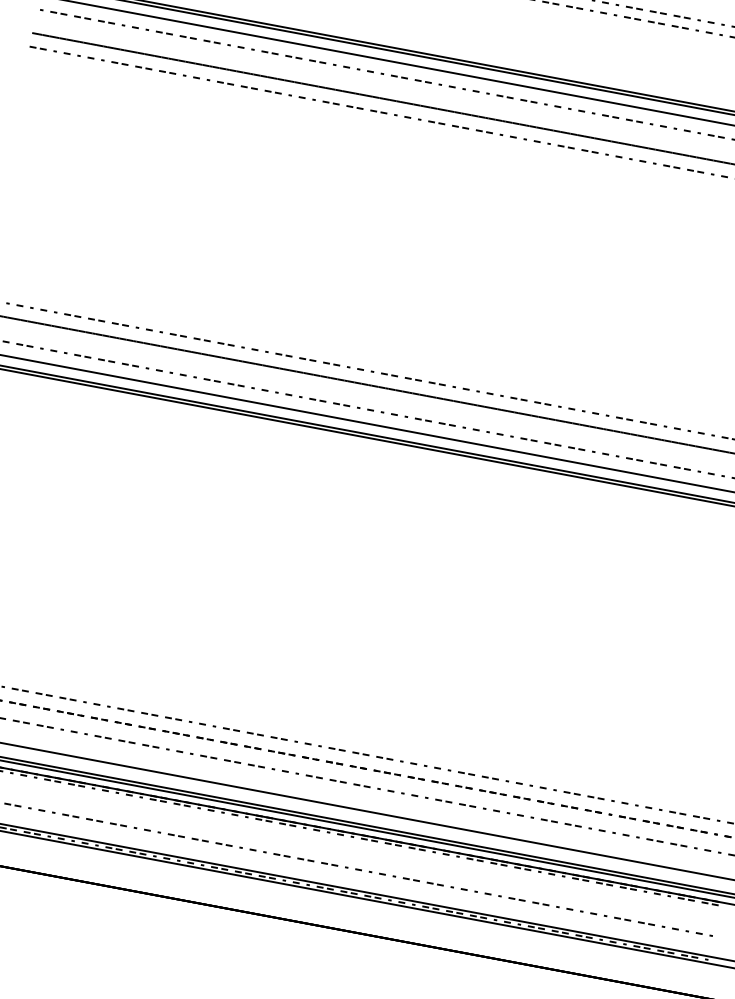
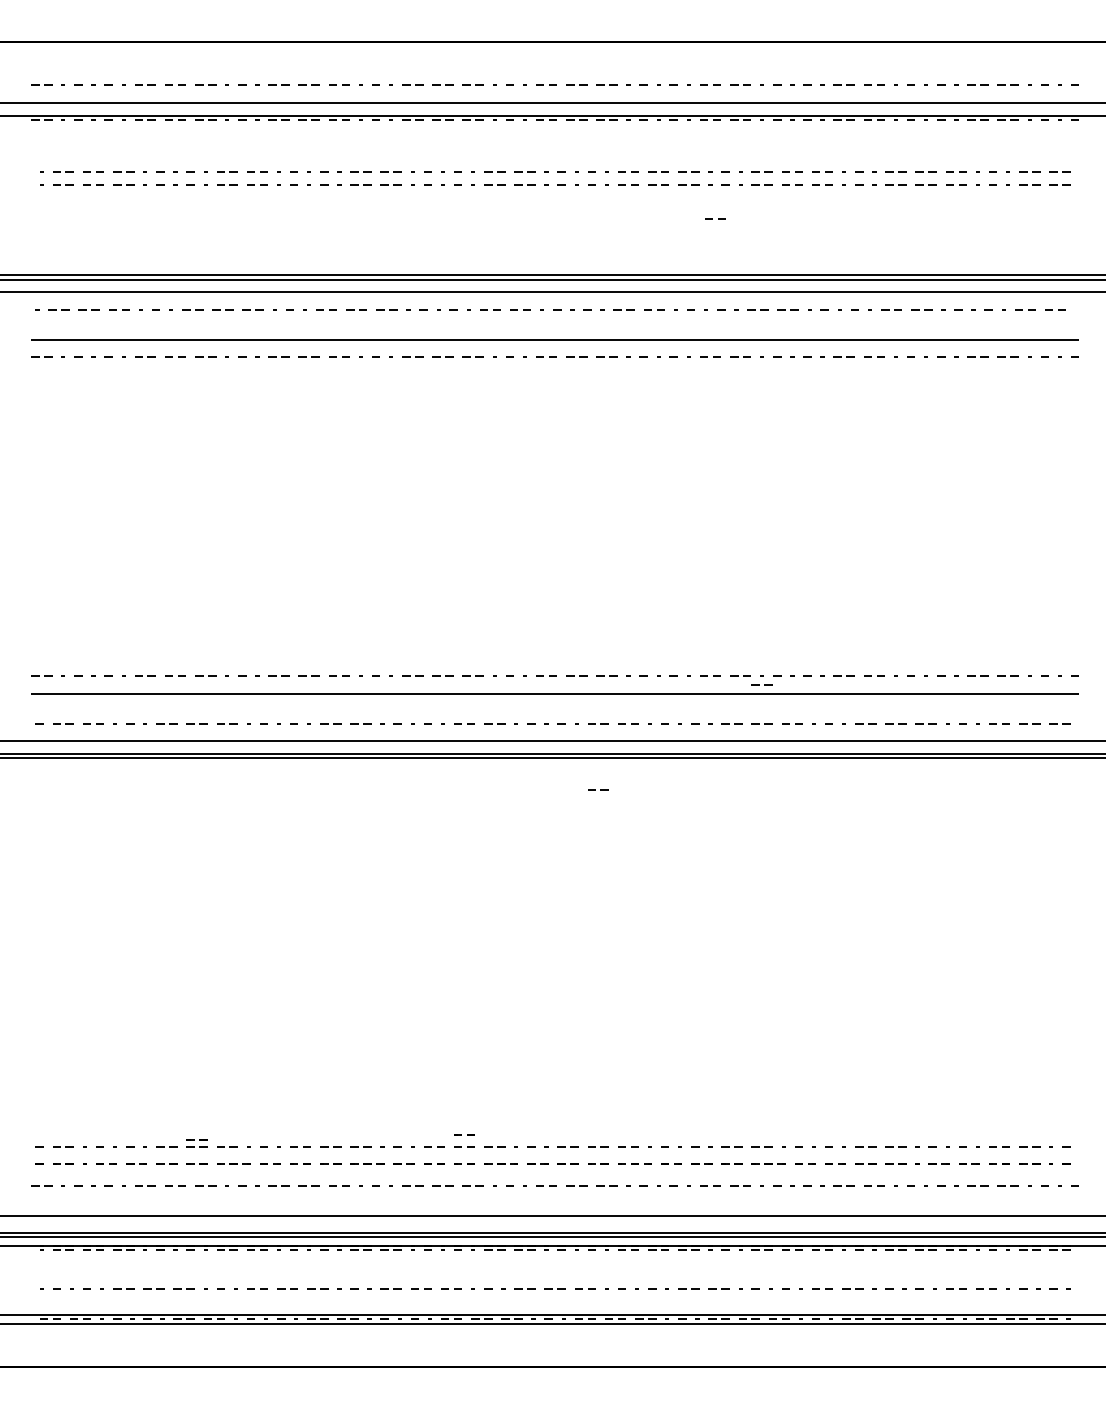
line: (588, 37) -> (712, 218), added
line: (556, 412) -> (759, 684), added
line: (415, 472) -> (600, 789), added
line: (43, 688) -> (194, 1139), added
line: (254, 724) -> (461, 1134), added

